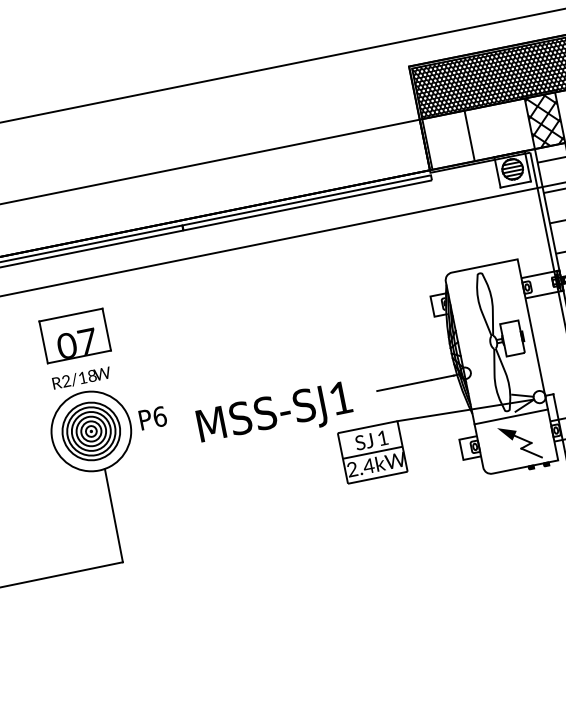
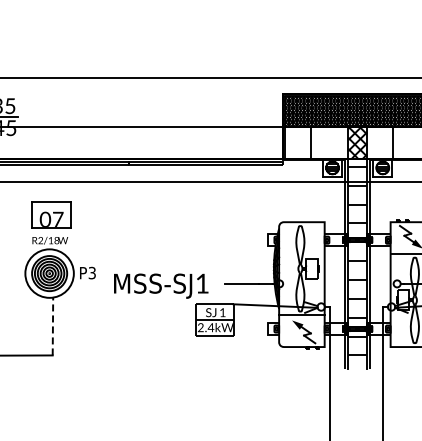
text: (160, 415) -> (92, 272), P6 -> P3
line: (113, 515) -> (52, 326), solid -> dashed

